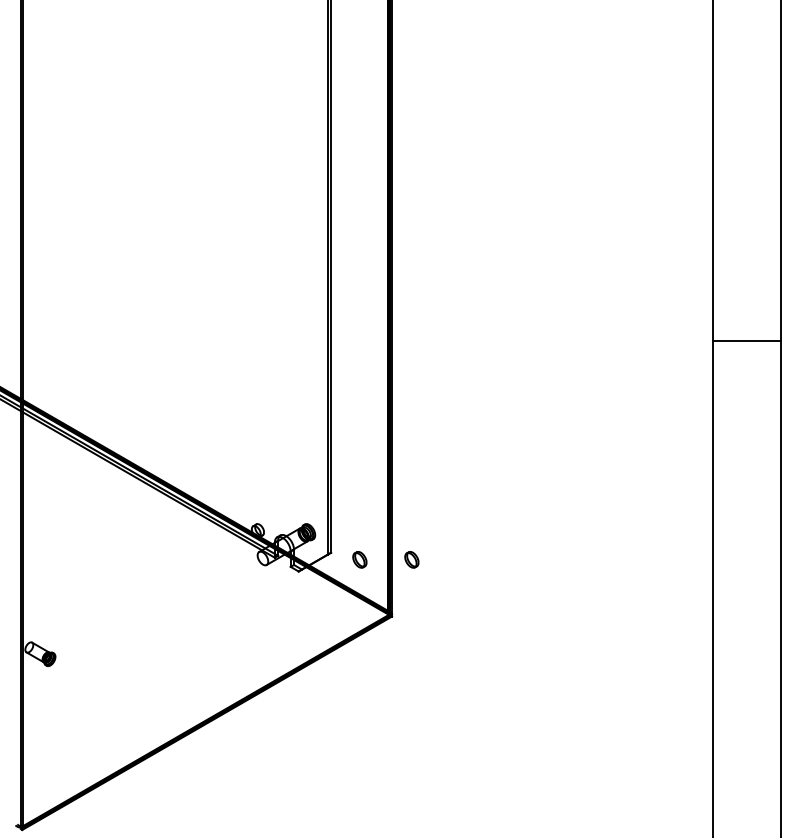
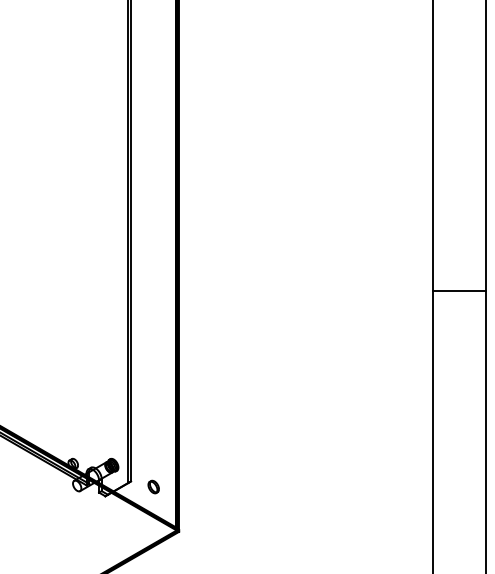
line: (746, 341) -> (458, 290), moved
part: (411, 559) -> (194, 486), removed

